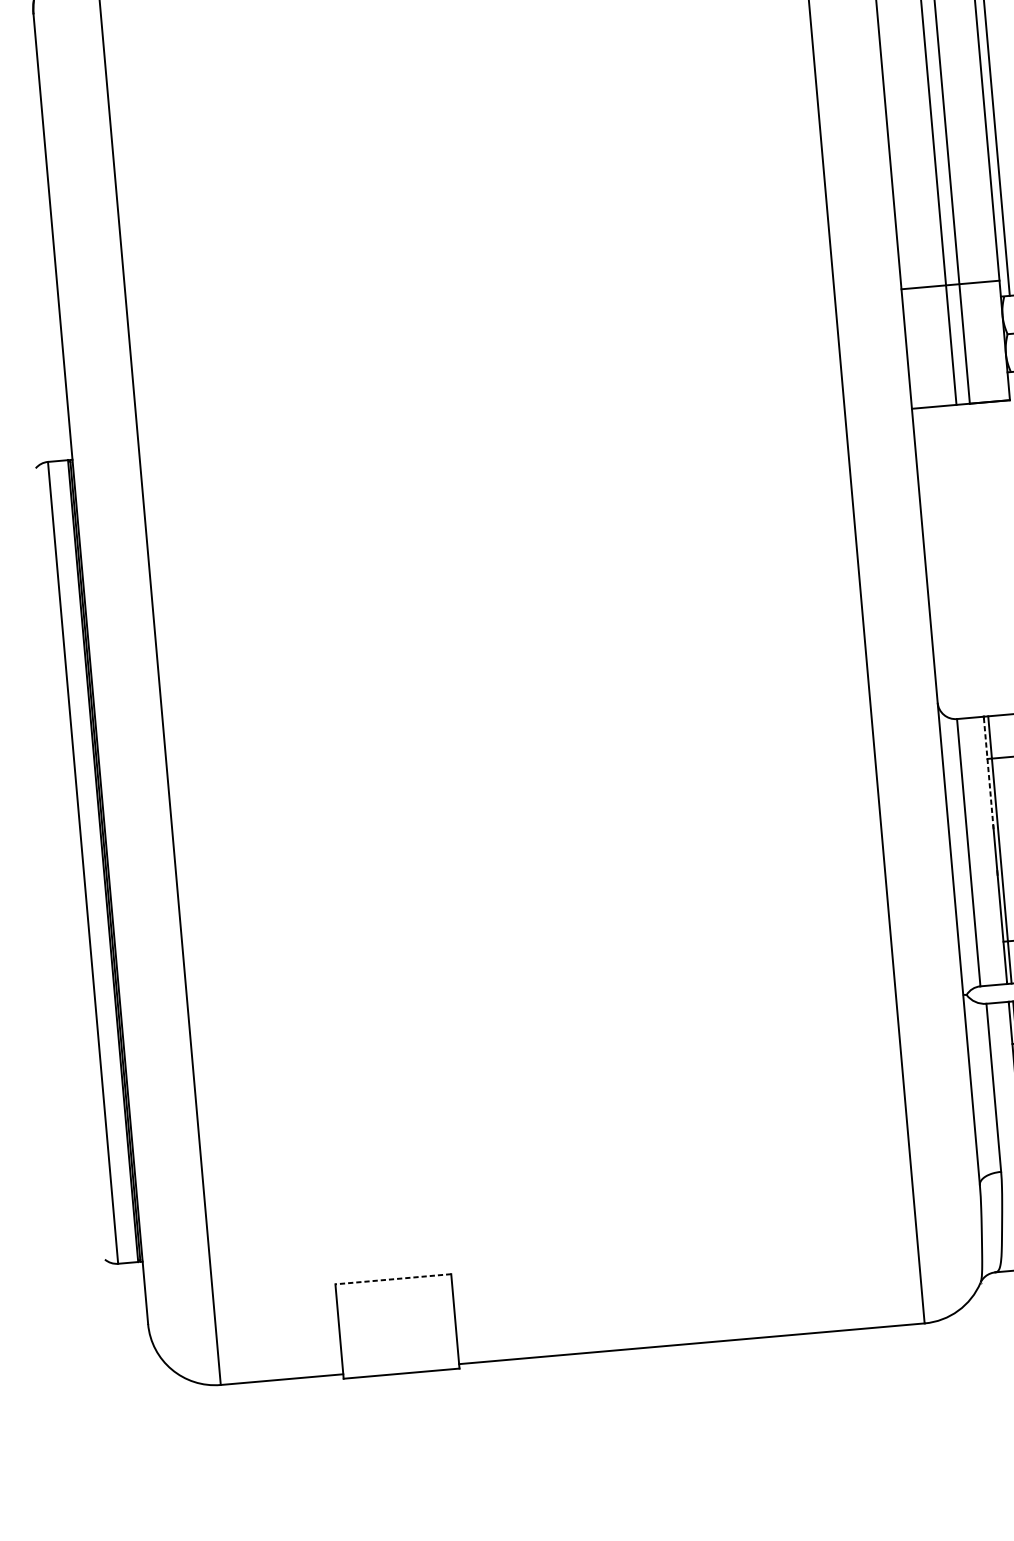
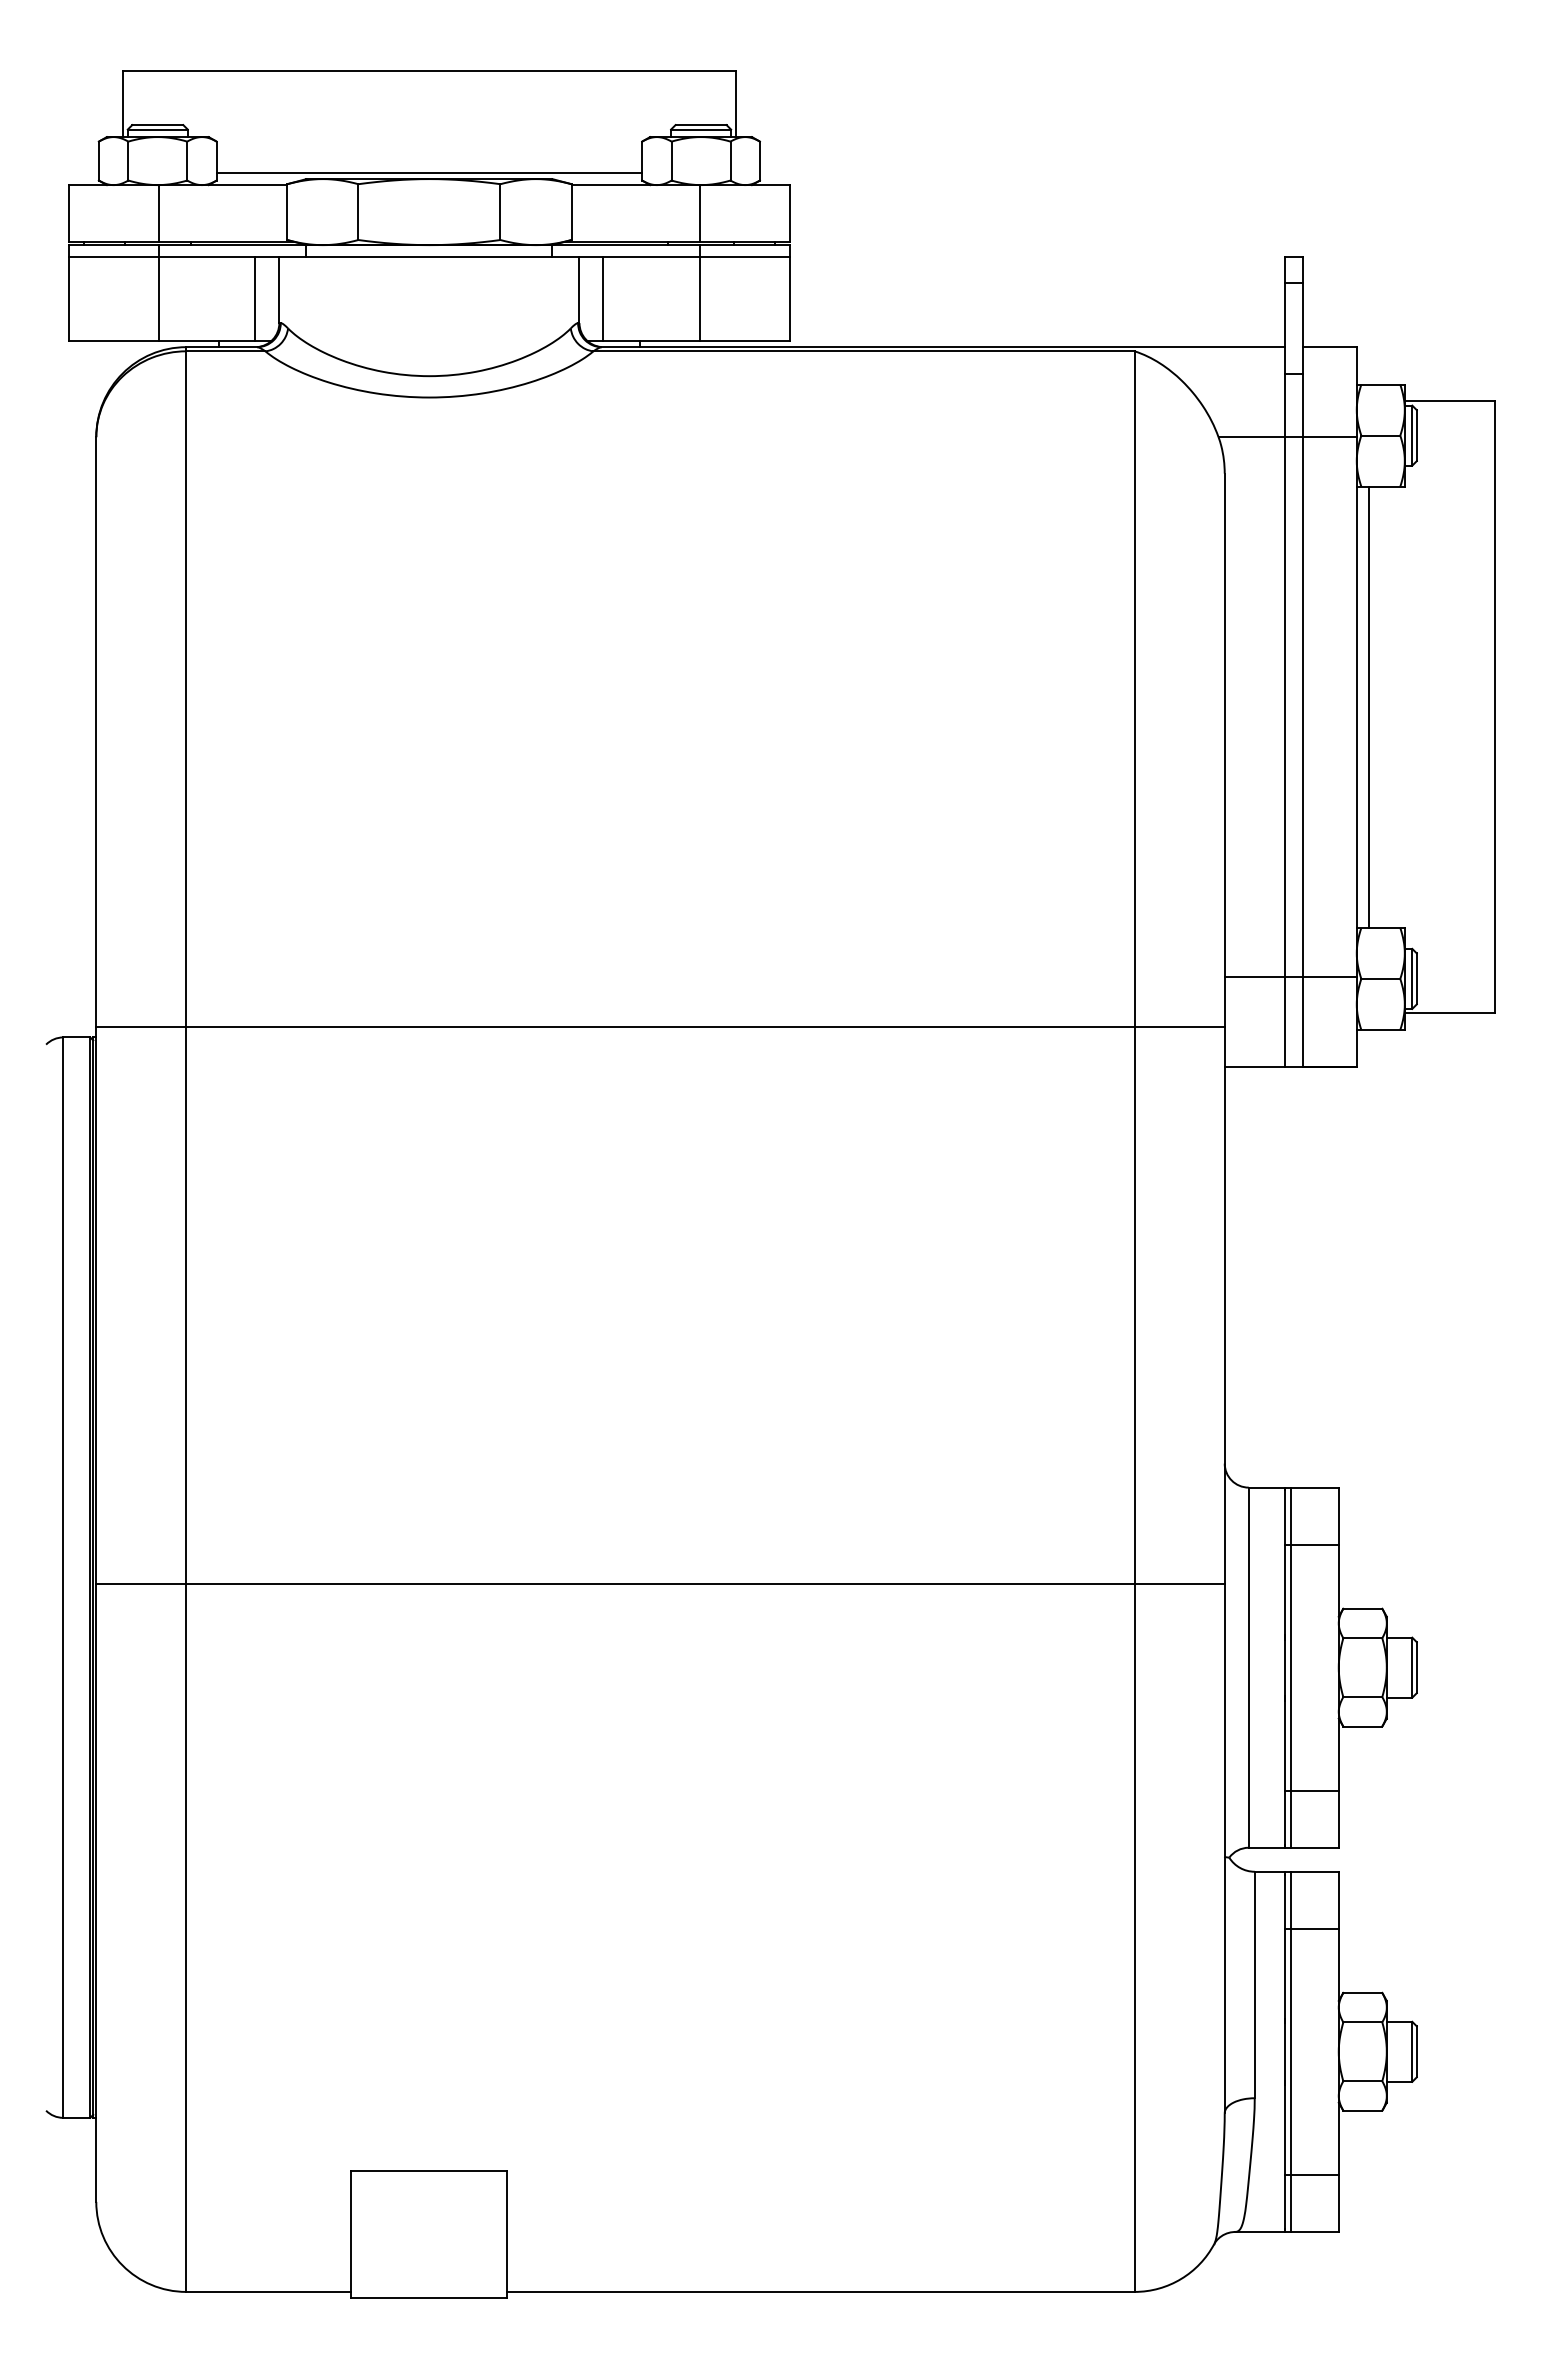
line: (950, 285) -> (1290, 977), moved
line: (490, 415) -> (660, 1026), added
line: (988, 773) -> (1284, 1564), dashed -> solid
line: (526, 828) -> (660, 1583), added
line: (392, 1279) -> (428, 2170), dashed -> solid

